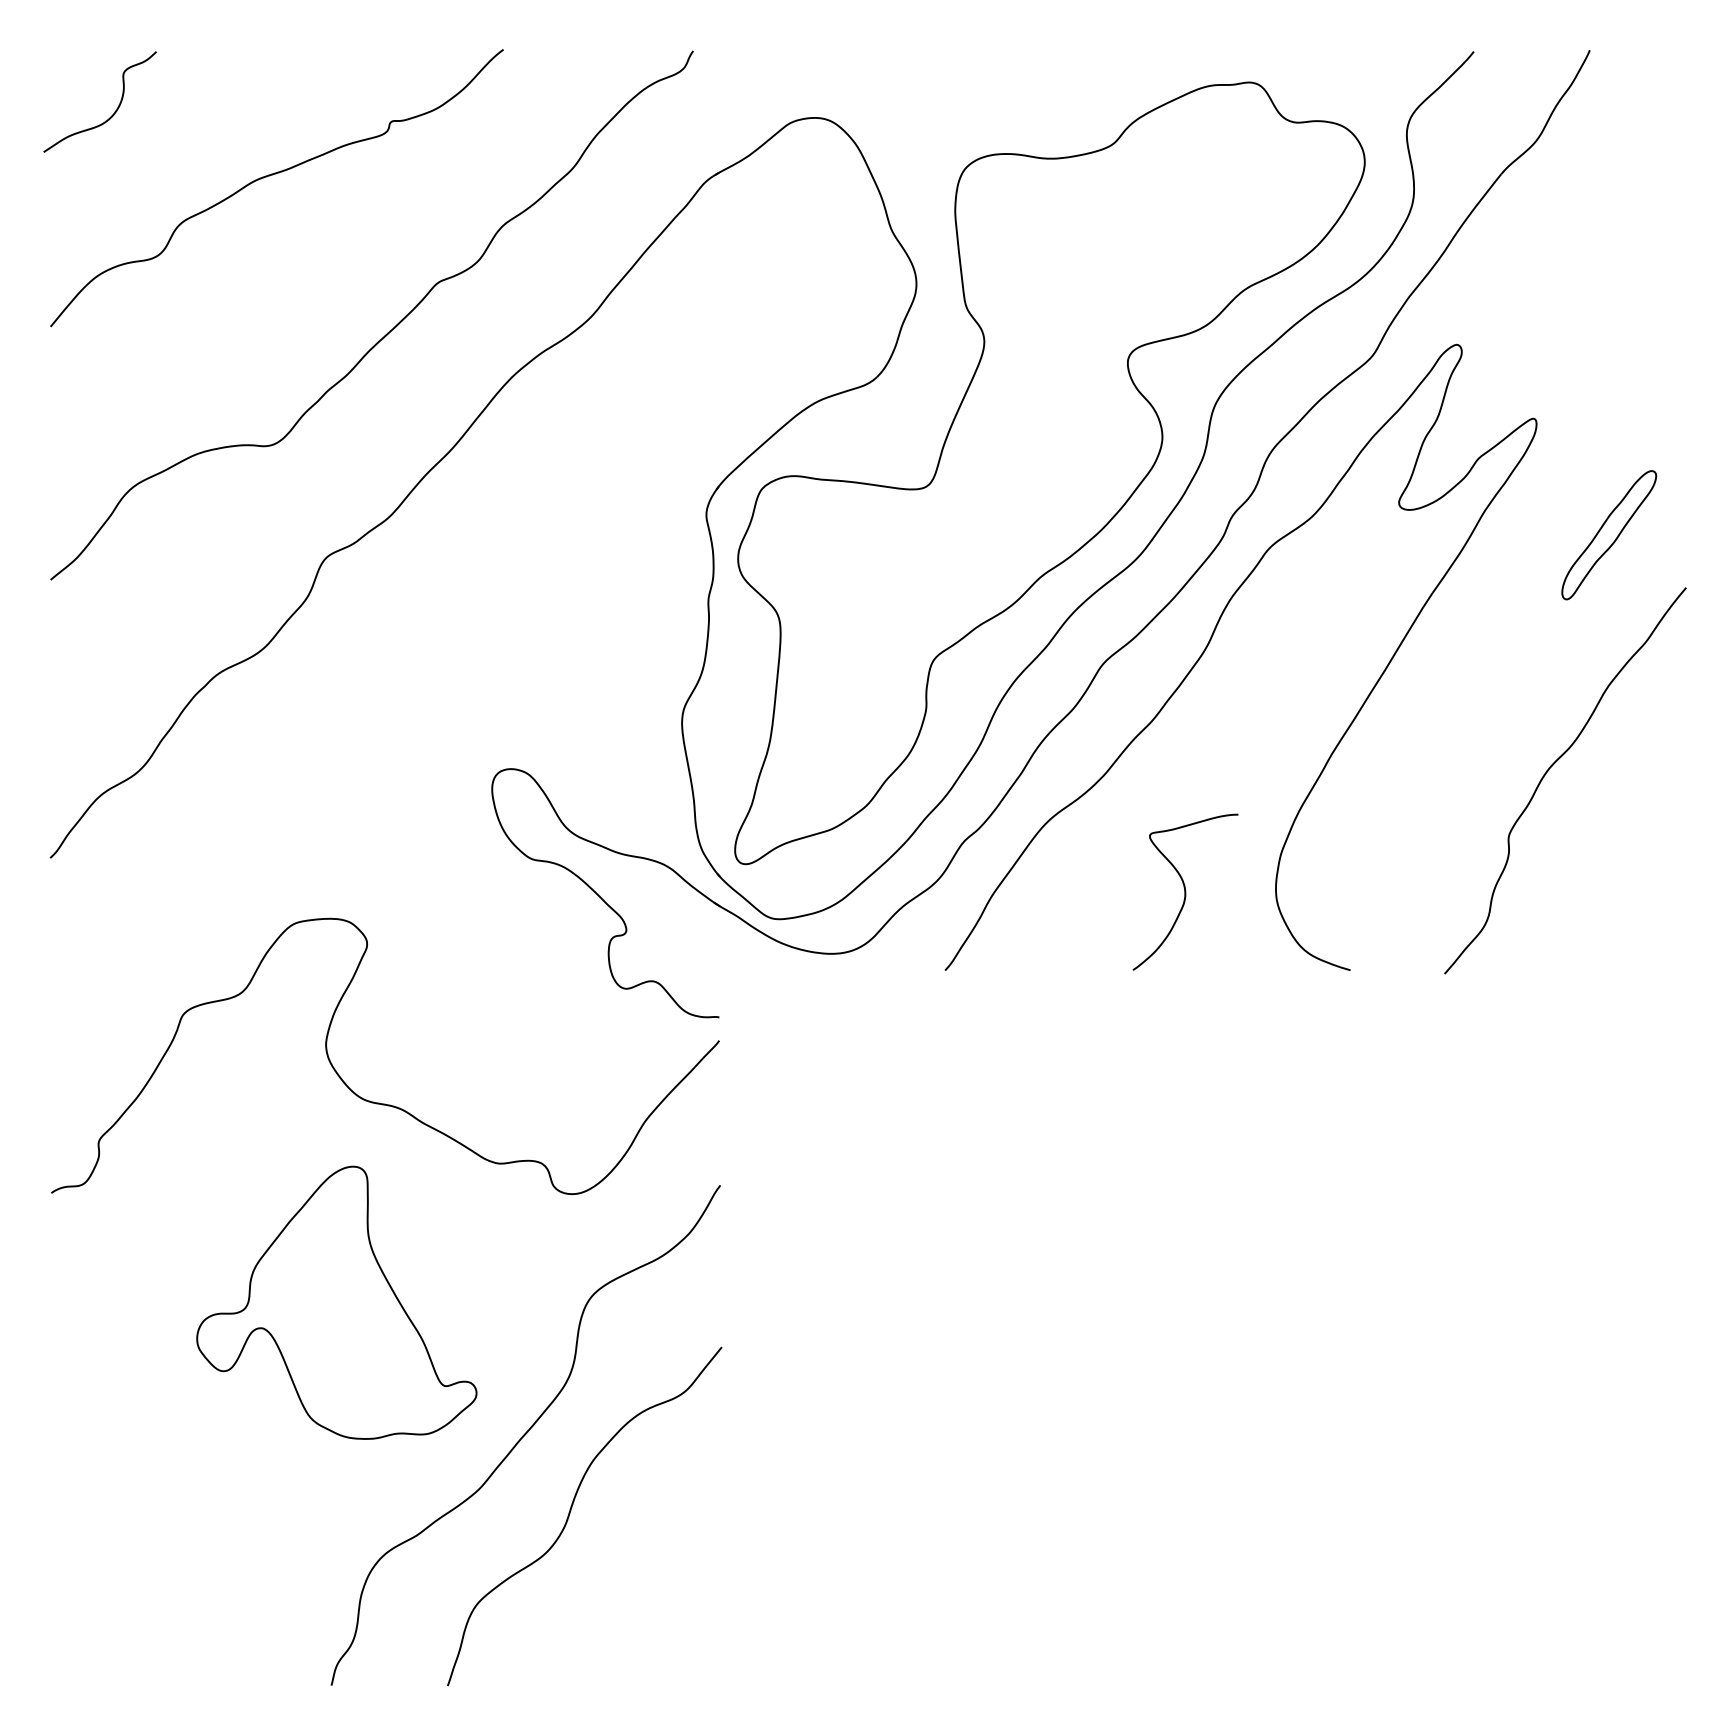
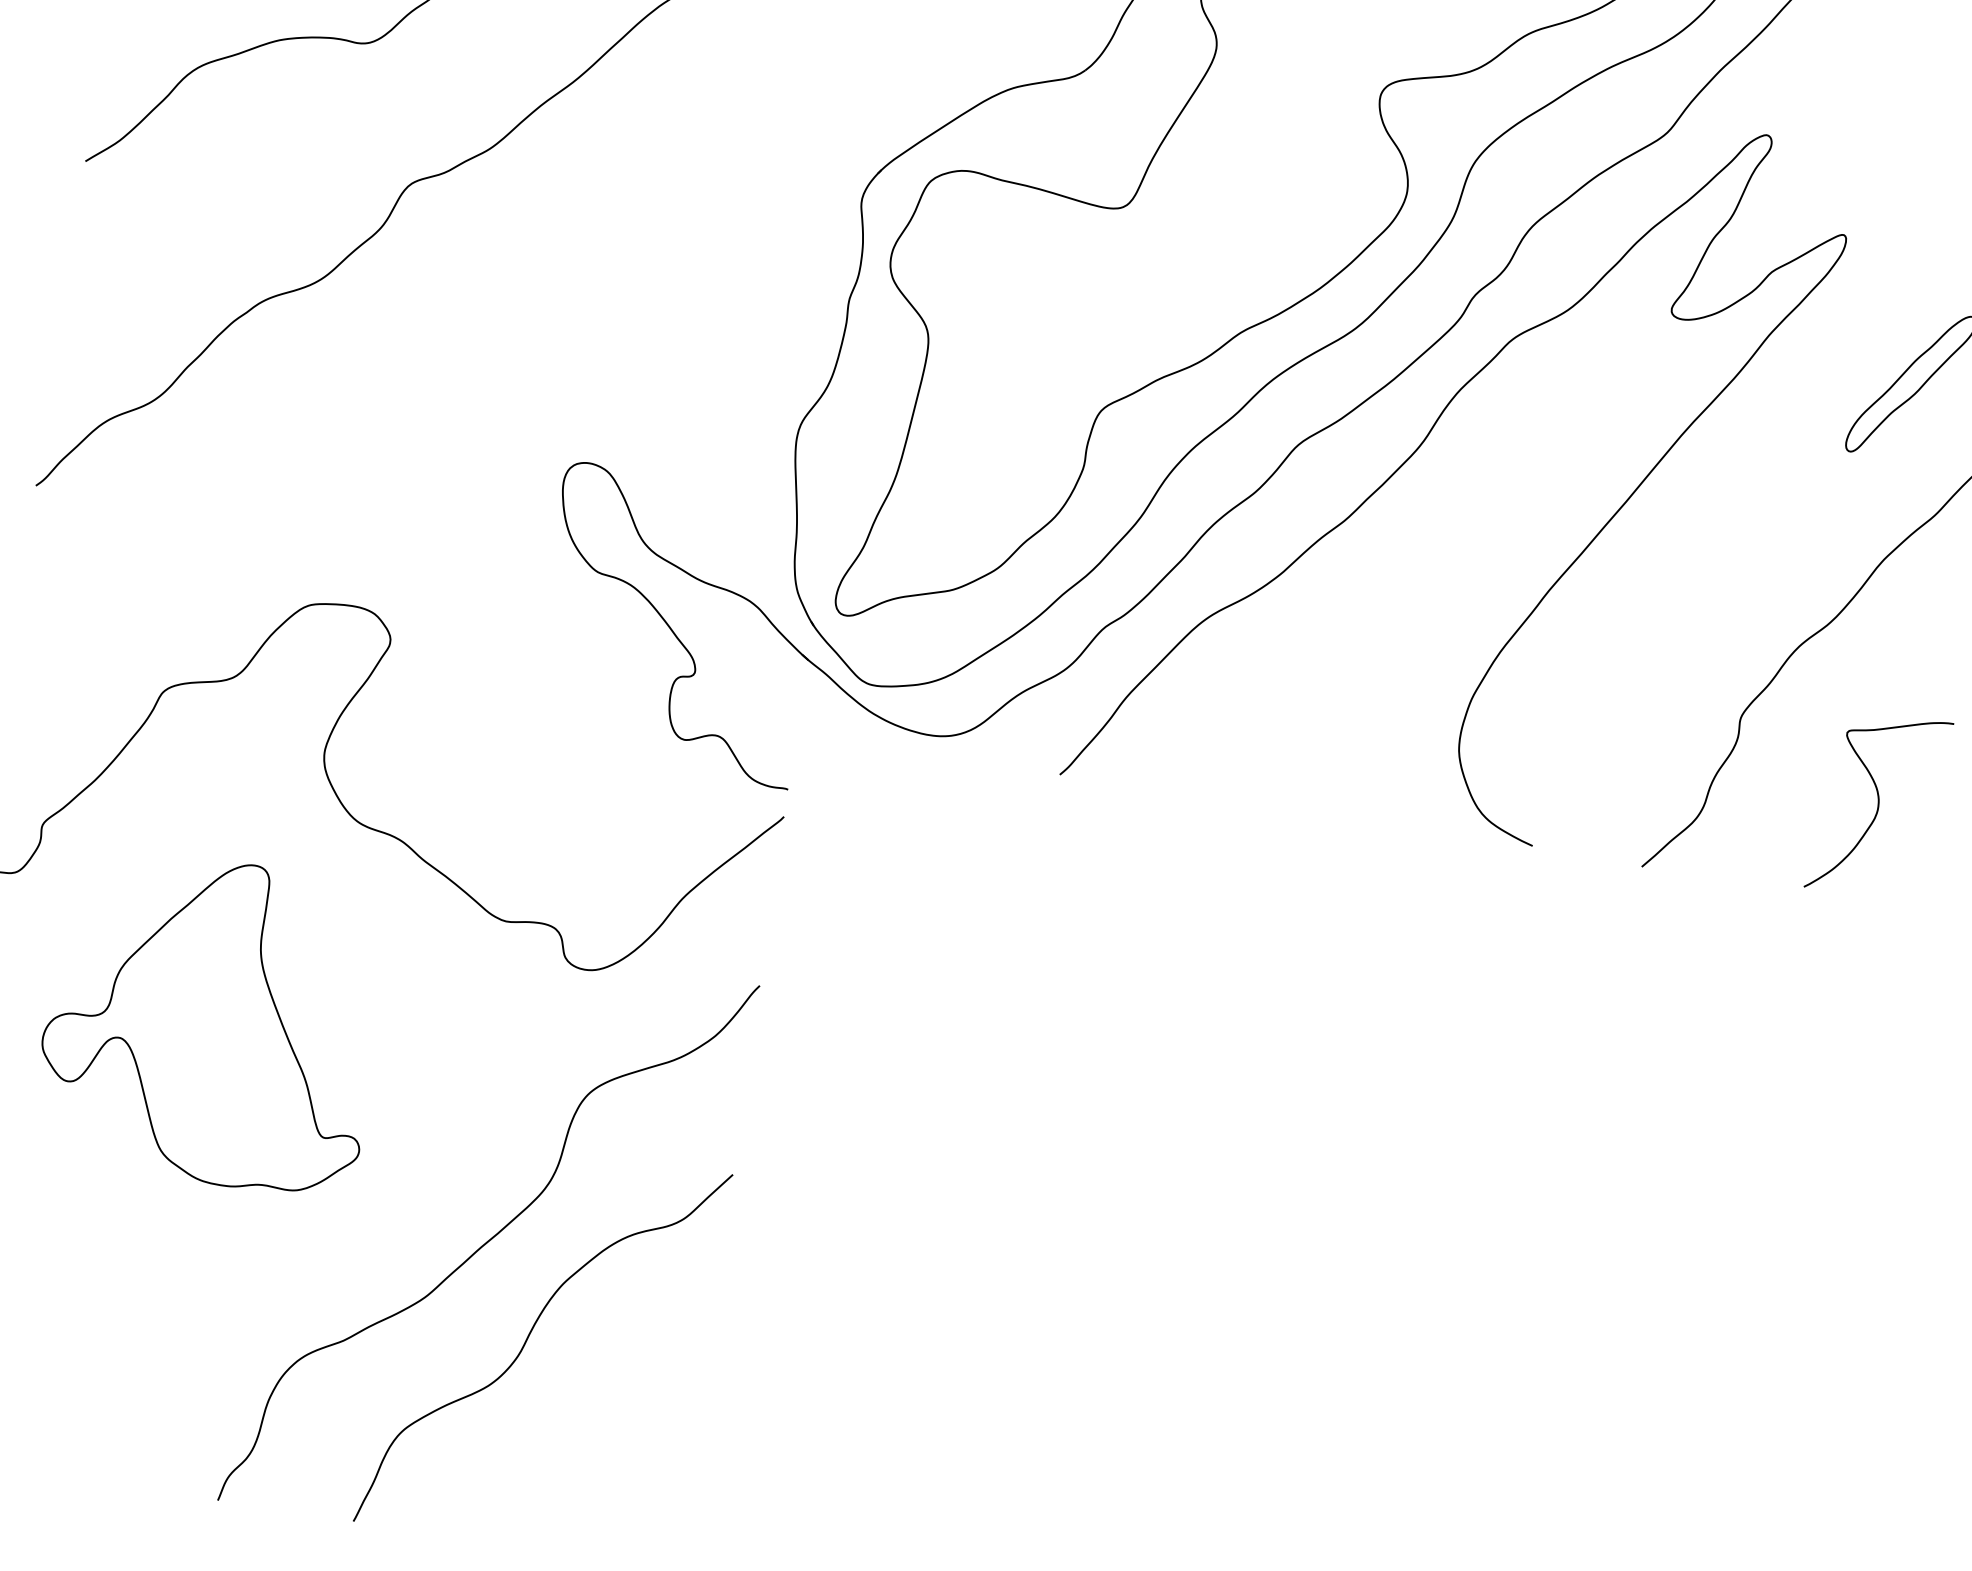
curve: (1185, 891) -> (1878, 804), moved
part: (336, 1302) -> (211, 1021), moved

